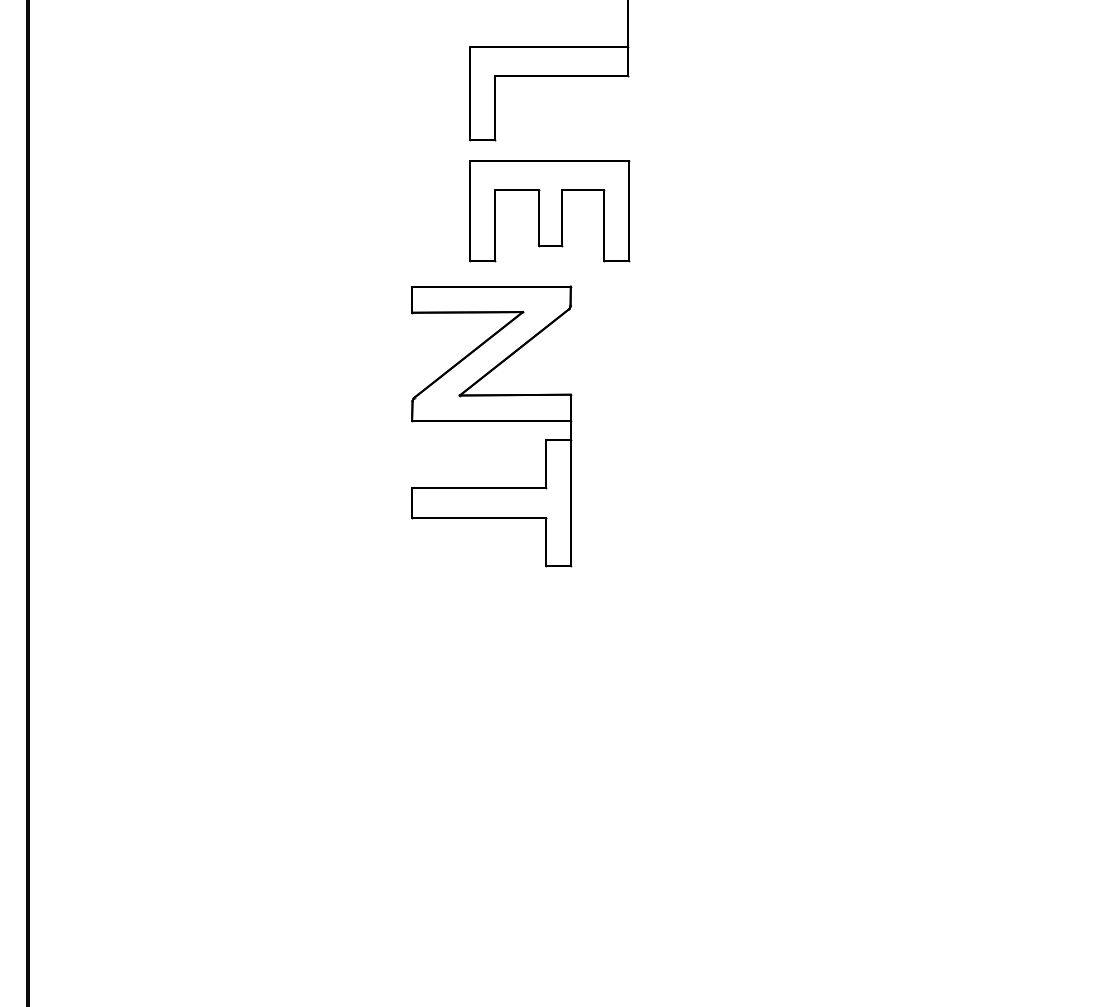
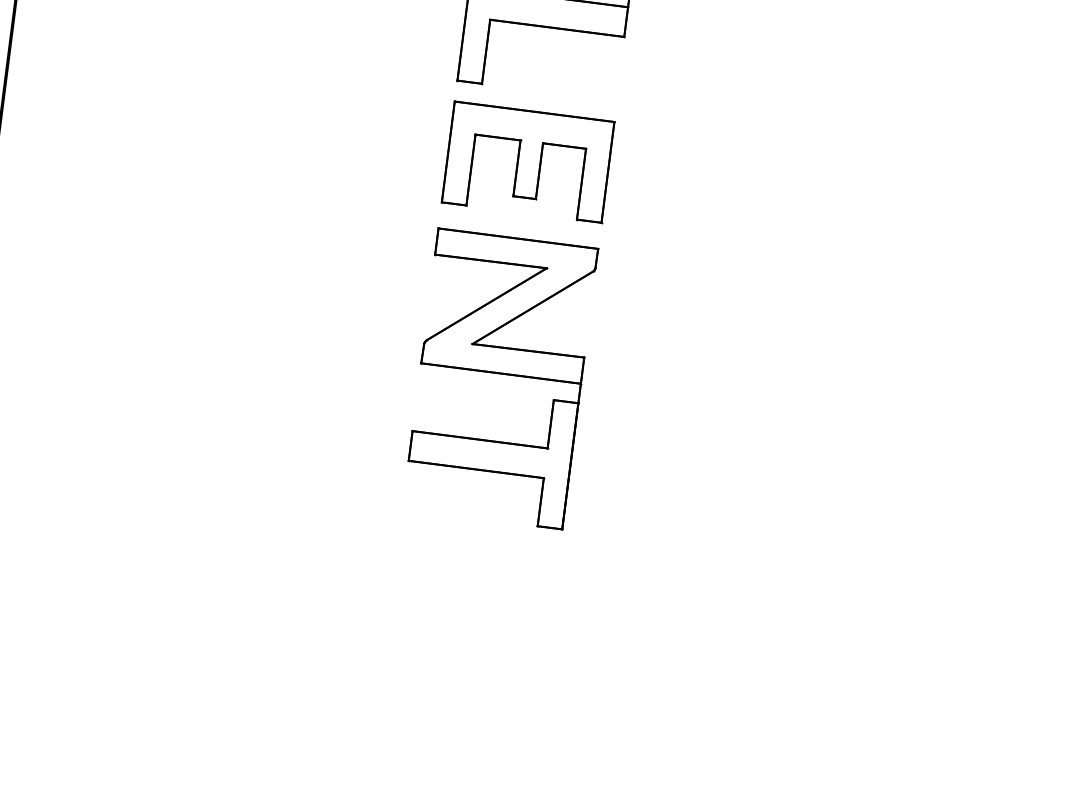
part: (491, 426) -> (500, 379), moved

